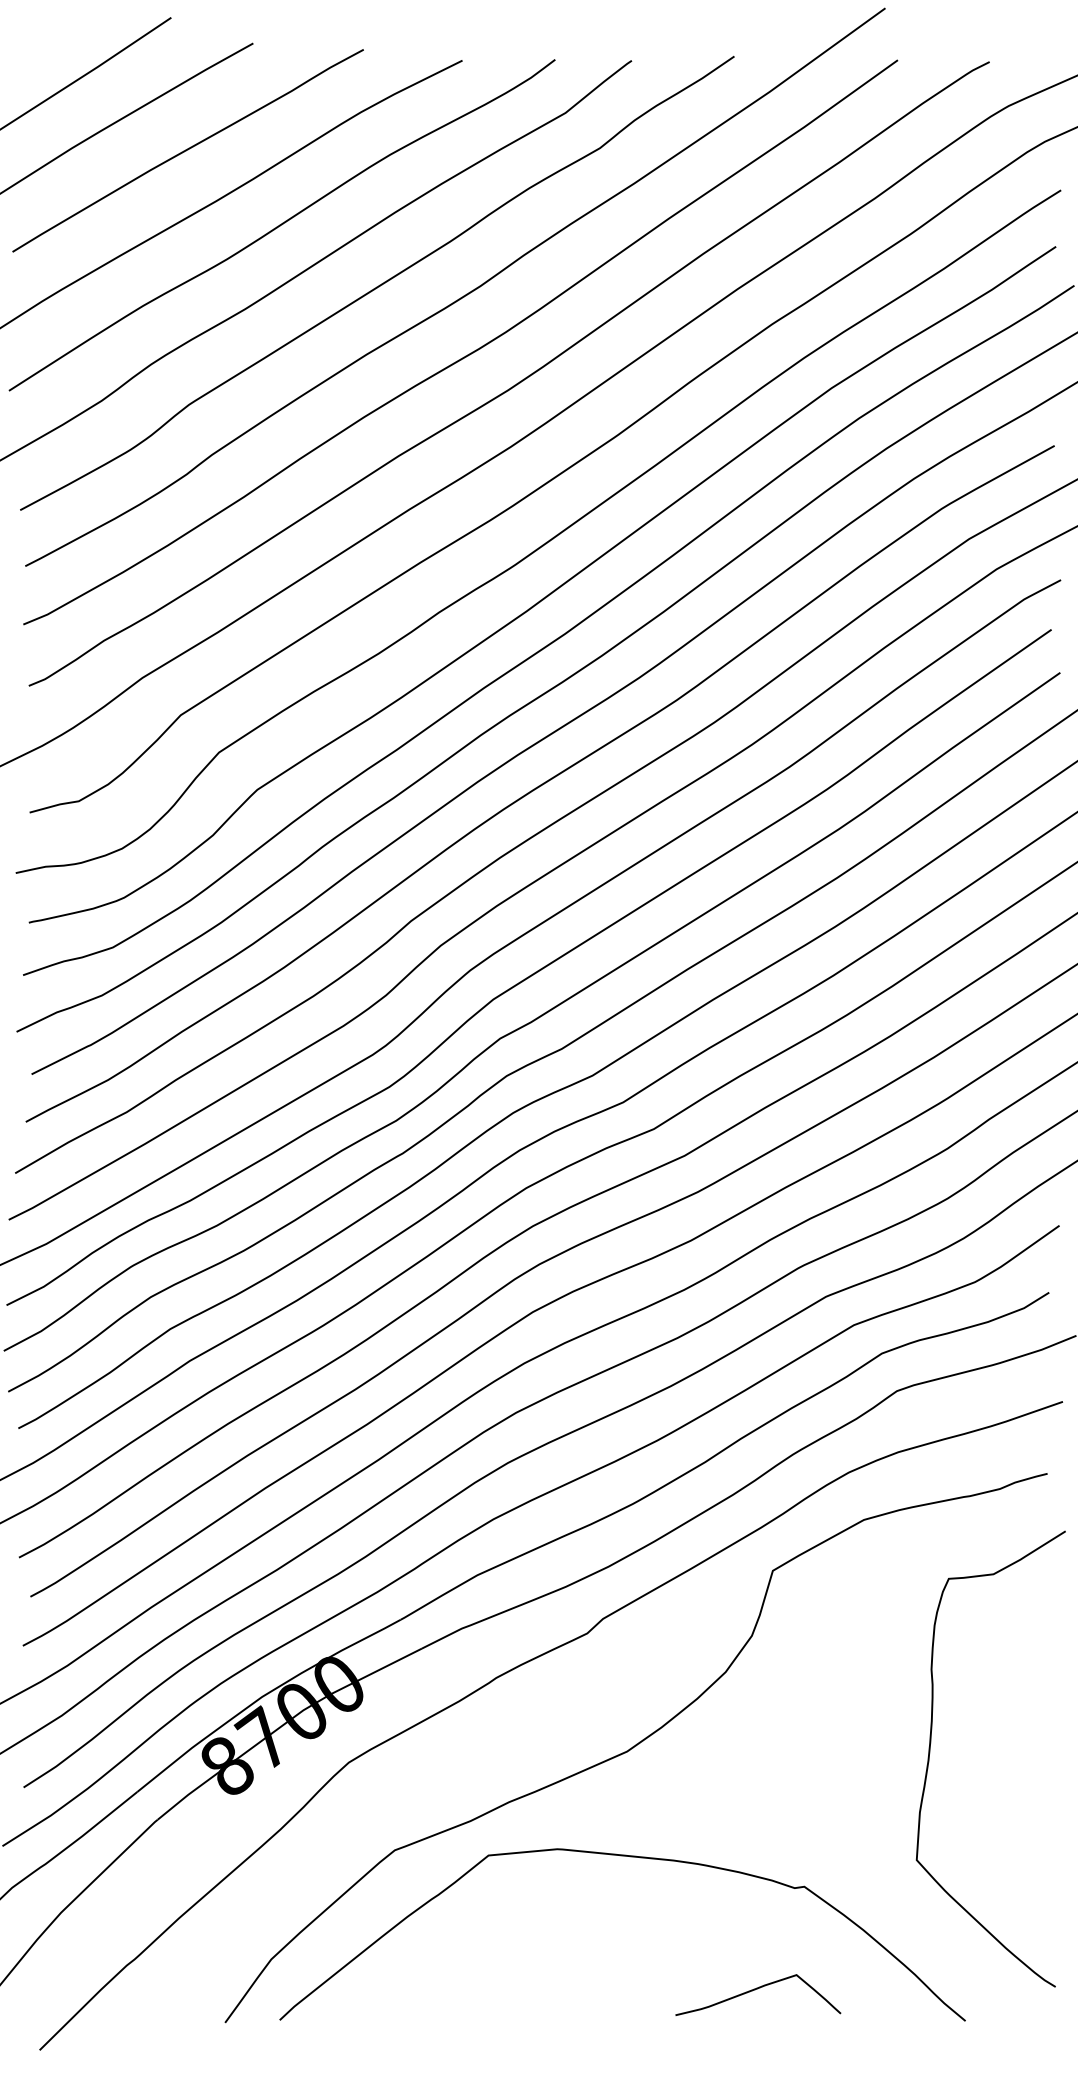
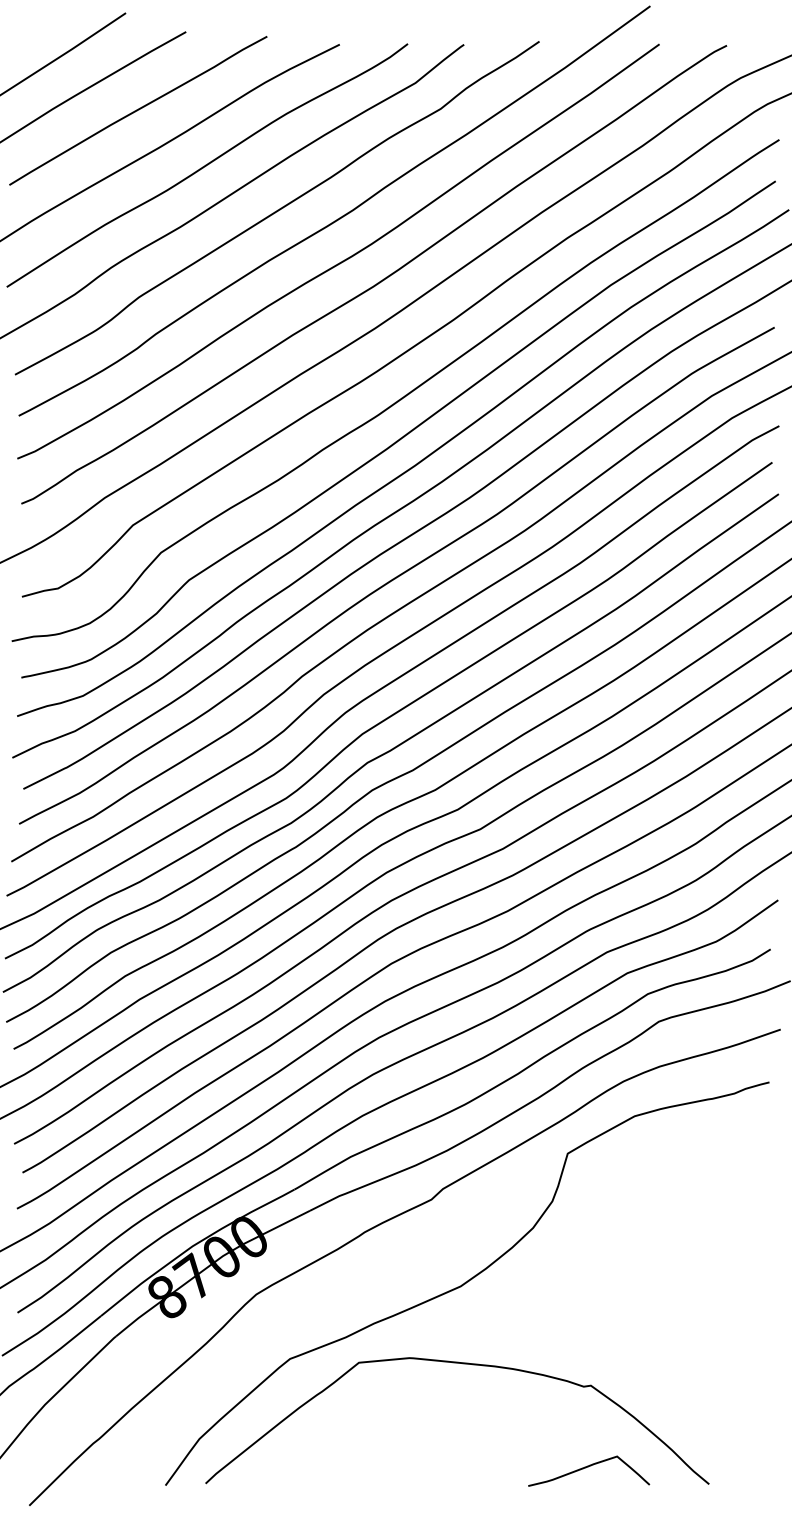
curve: (930, 1758) -> (683, 1291), removed
curve: (757, 1990) -> (588, 1467), moved

